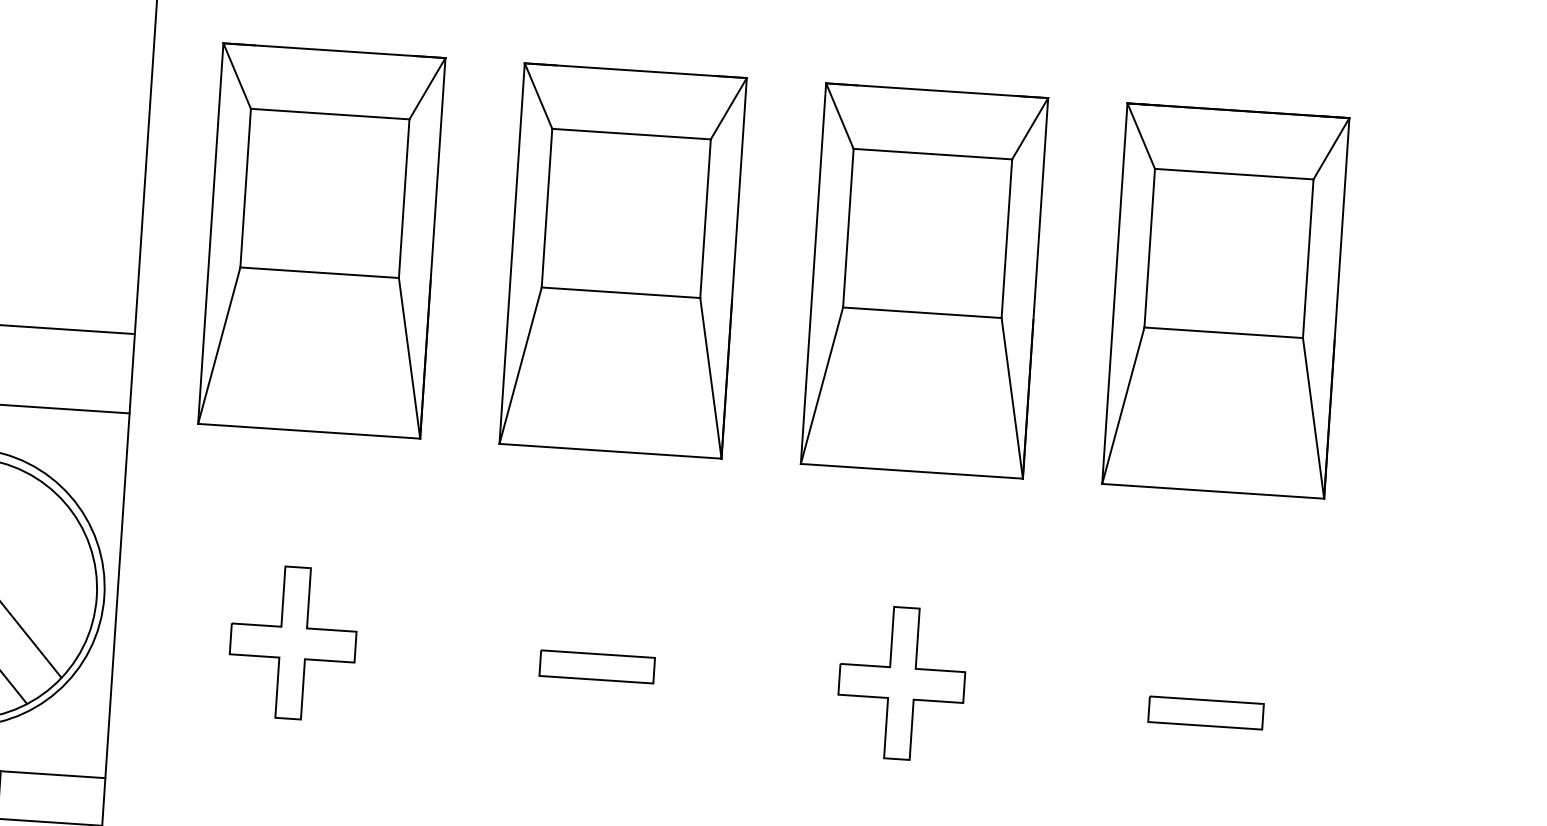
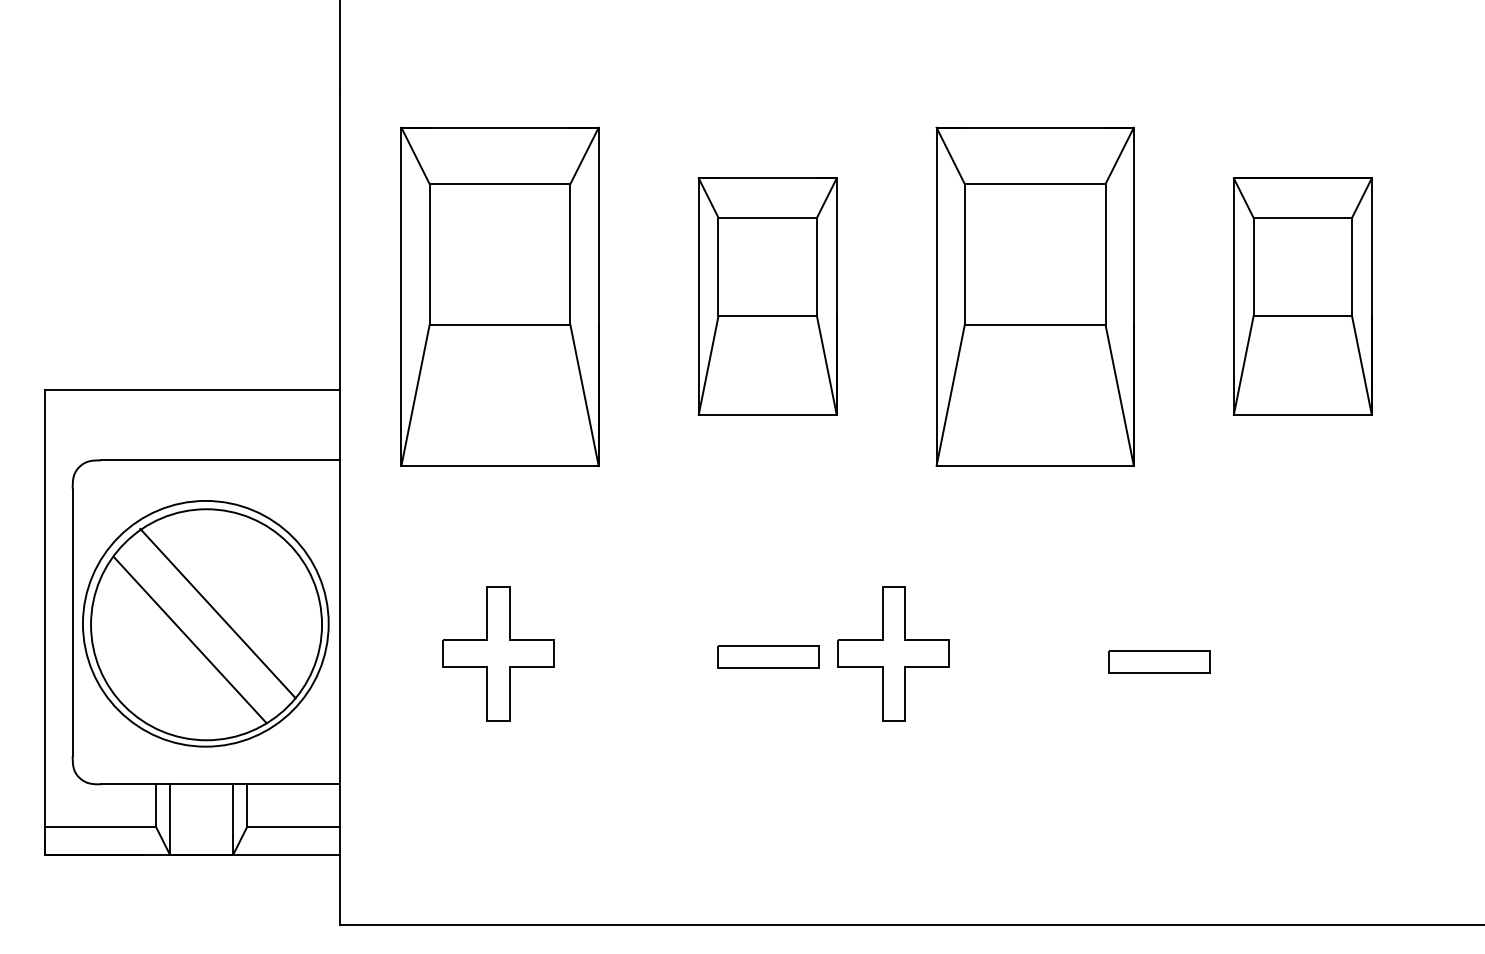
part: (623, 260) -> (767, 296), size x0.7
part: (1225, 300) -> (1302, 296), size x0.7
part: (901, 683) -> (893, 653), moved
part: (1206, 712) -> (1159, 661), moved

